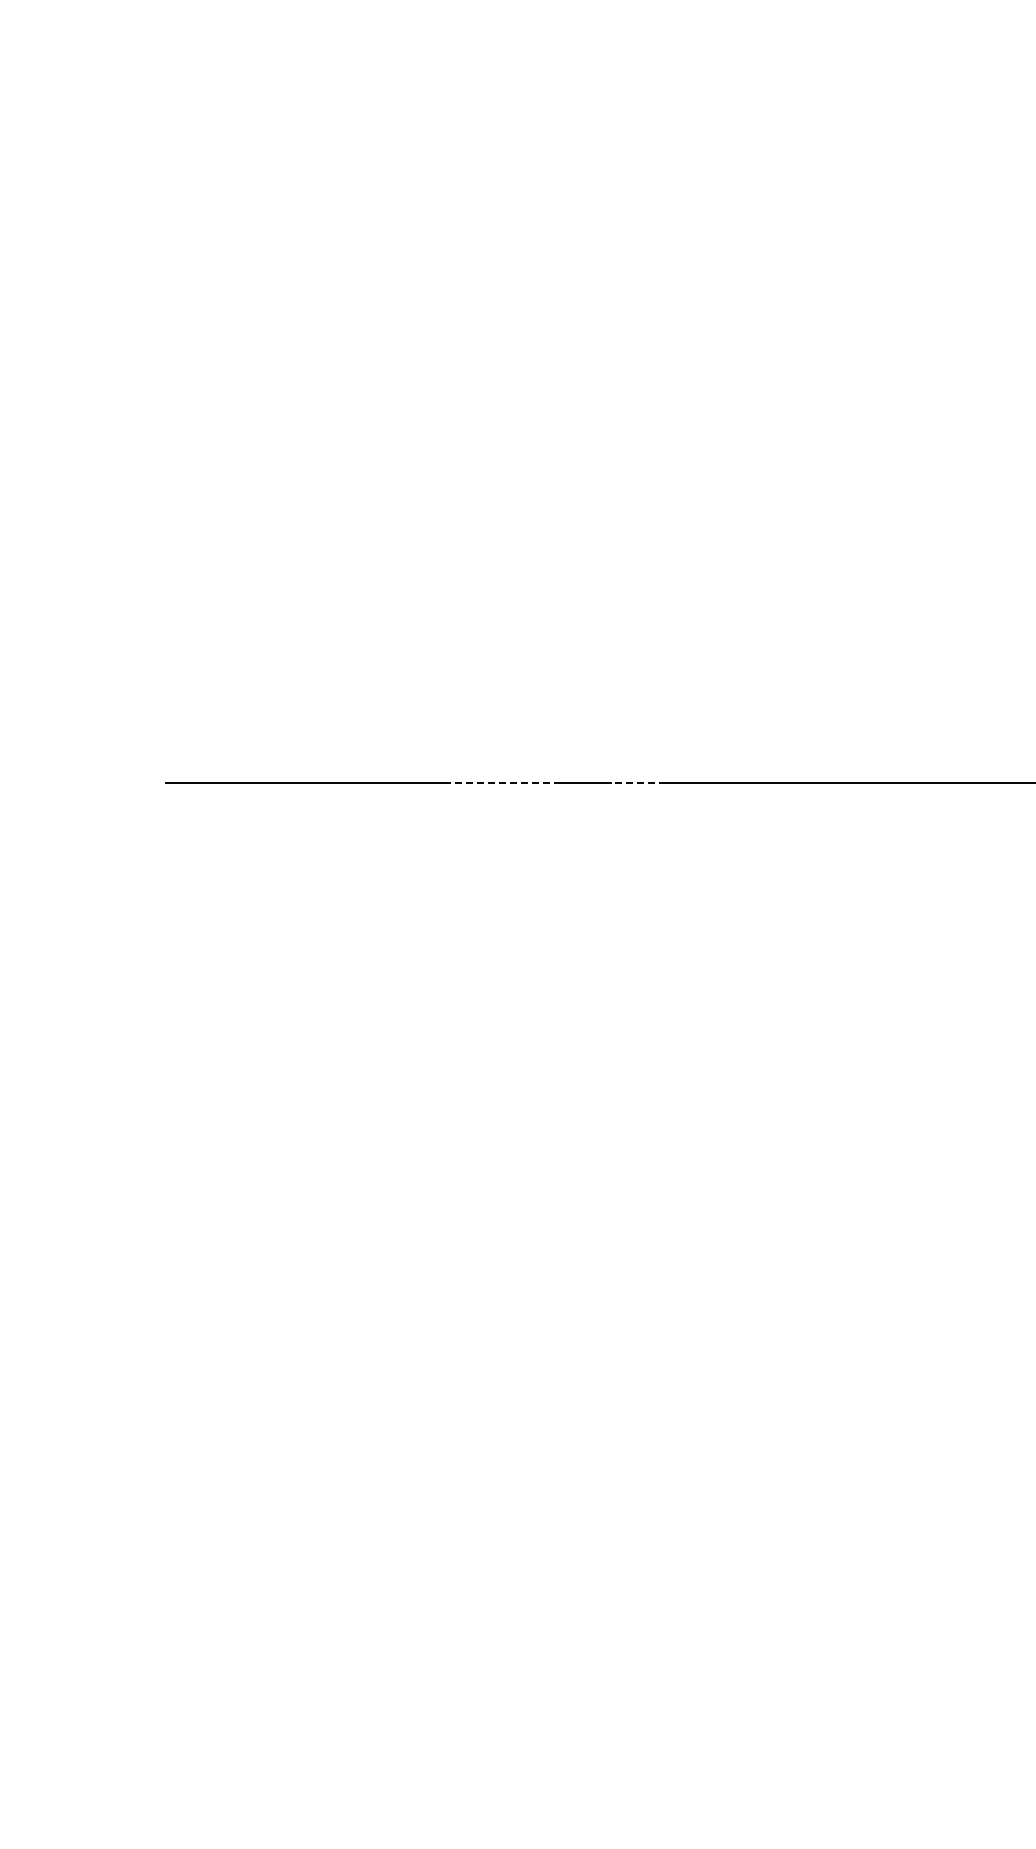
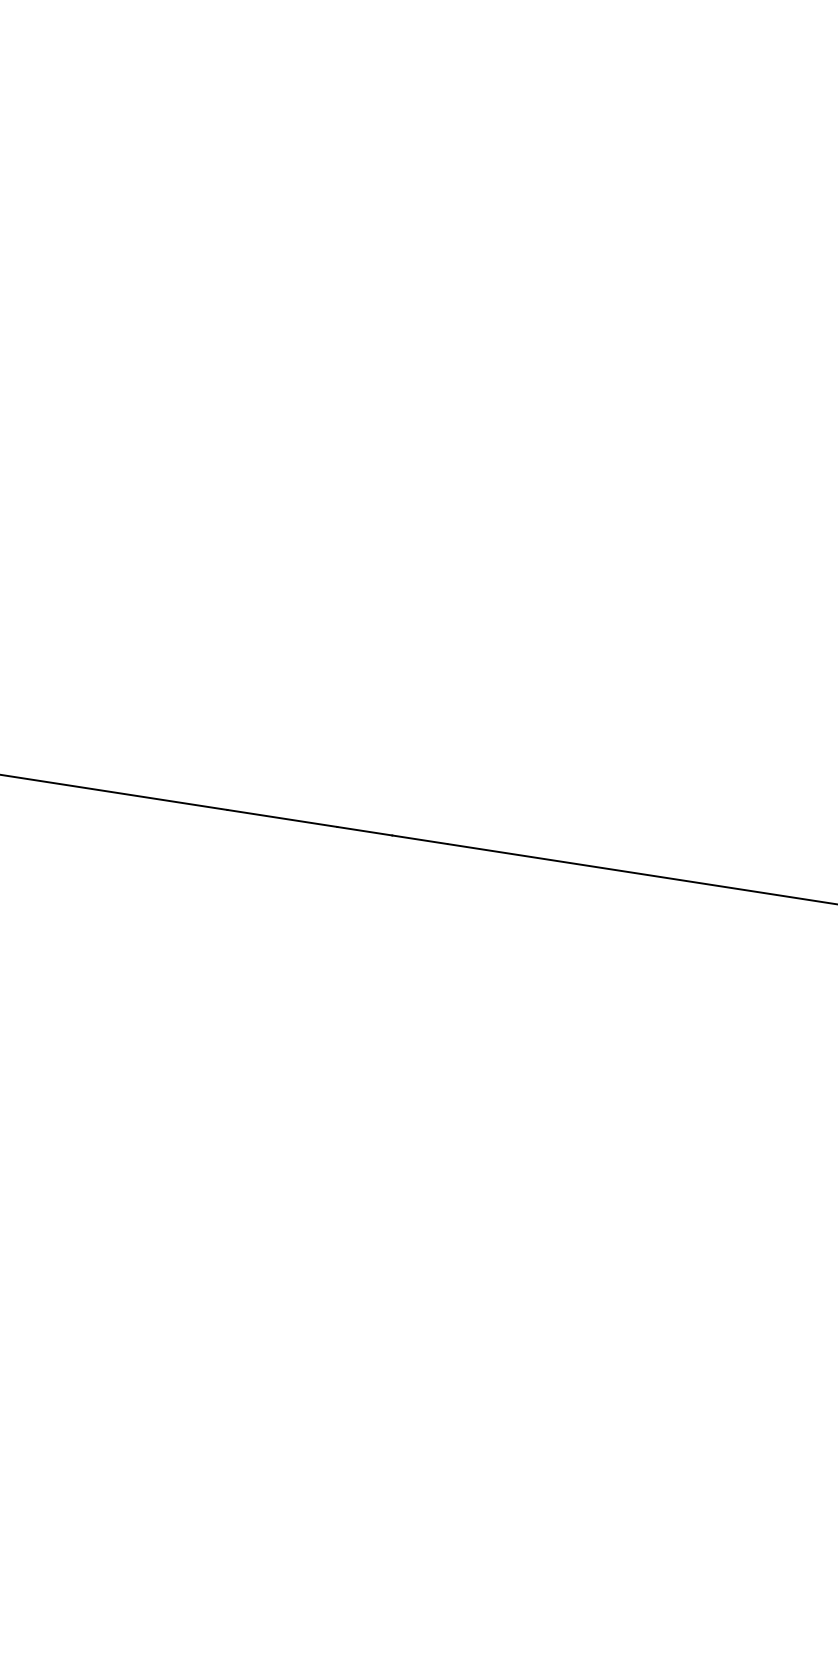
line: (499, 783) -> (282, 818), dashed -> solid
line: (638, 783) -> (419, 839), dashed -> solid

